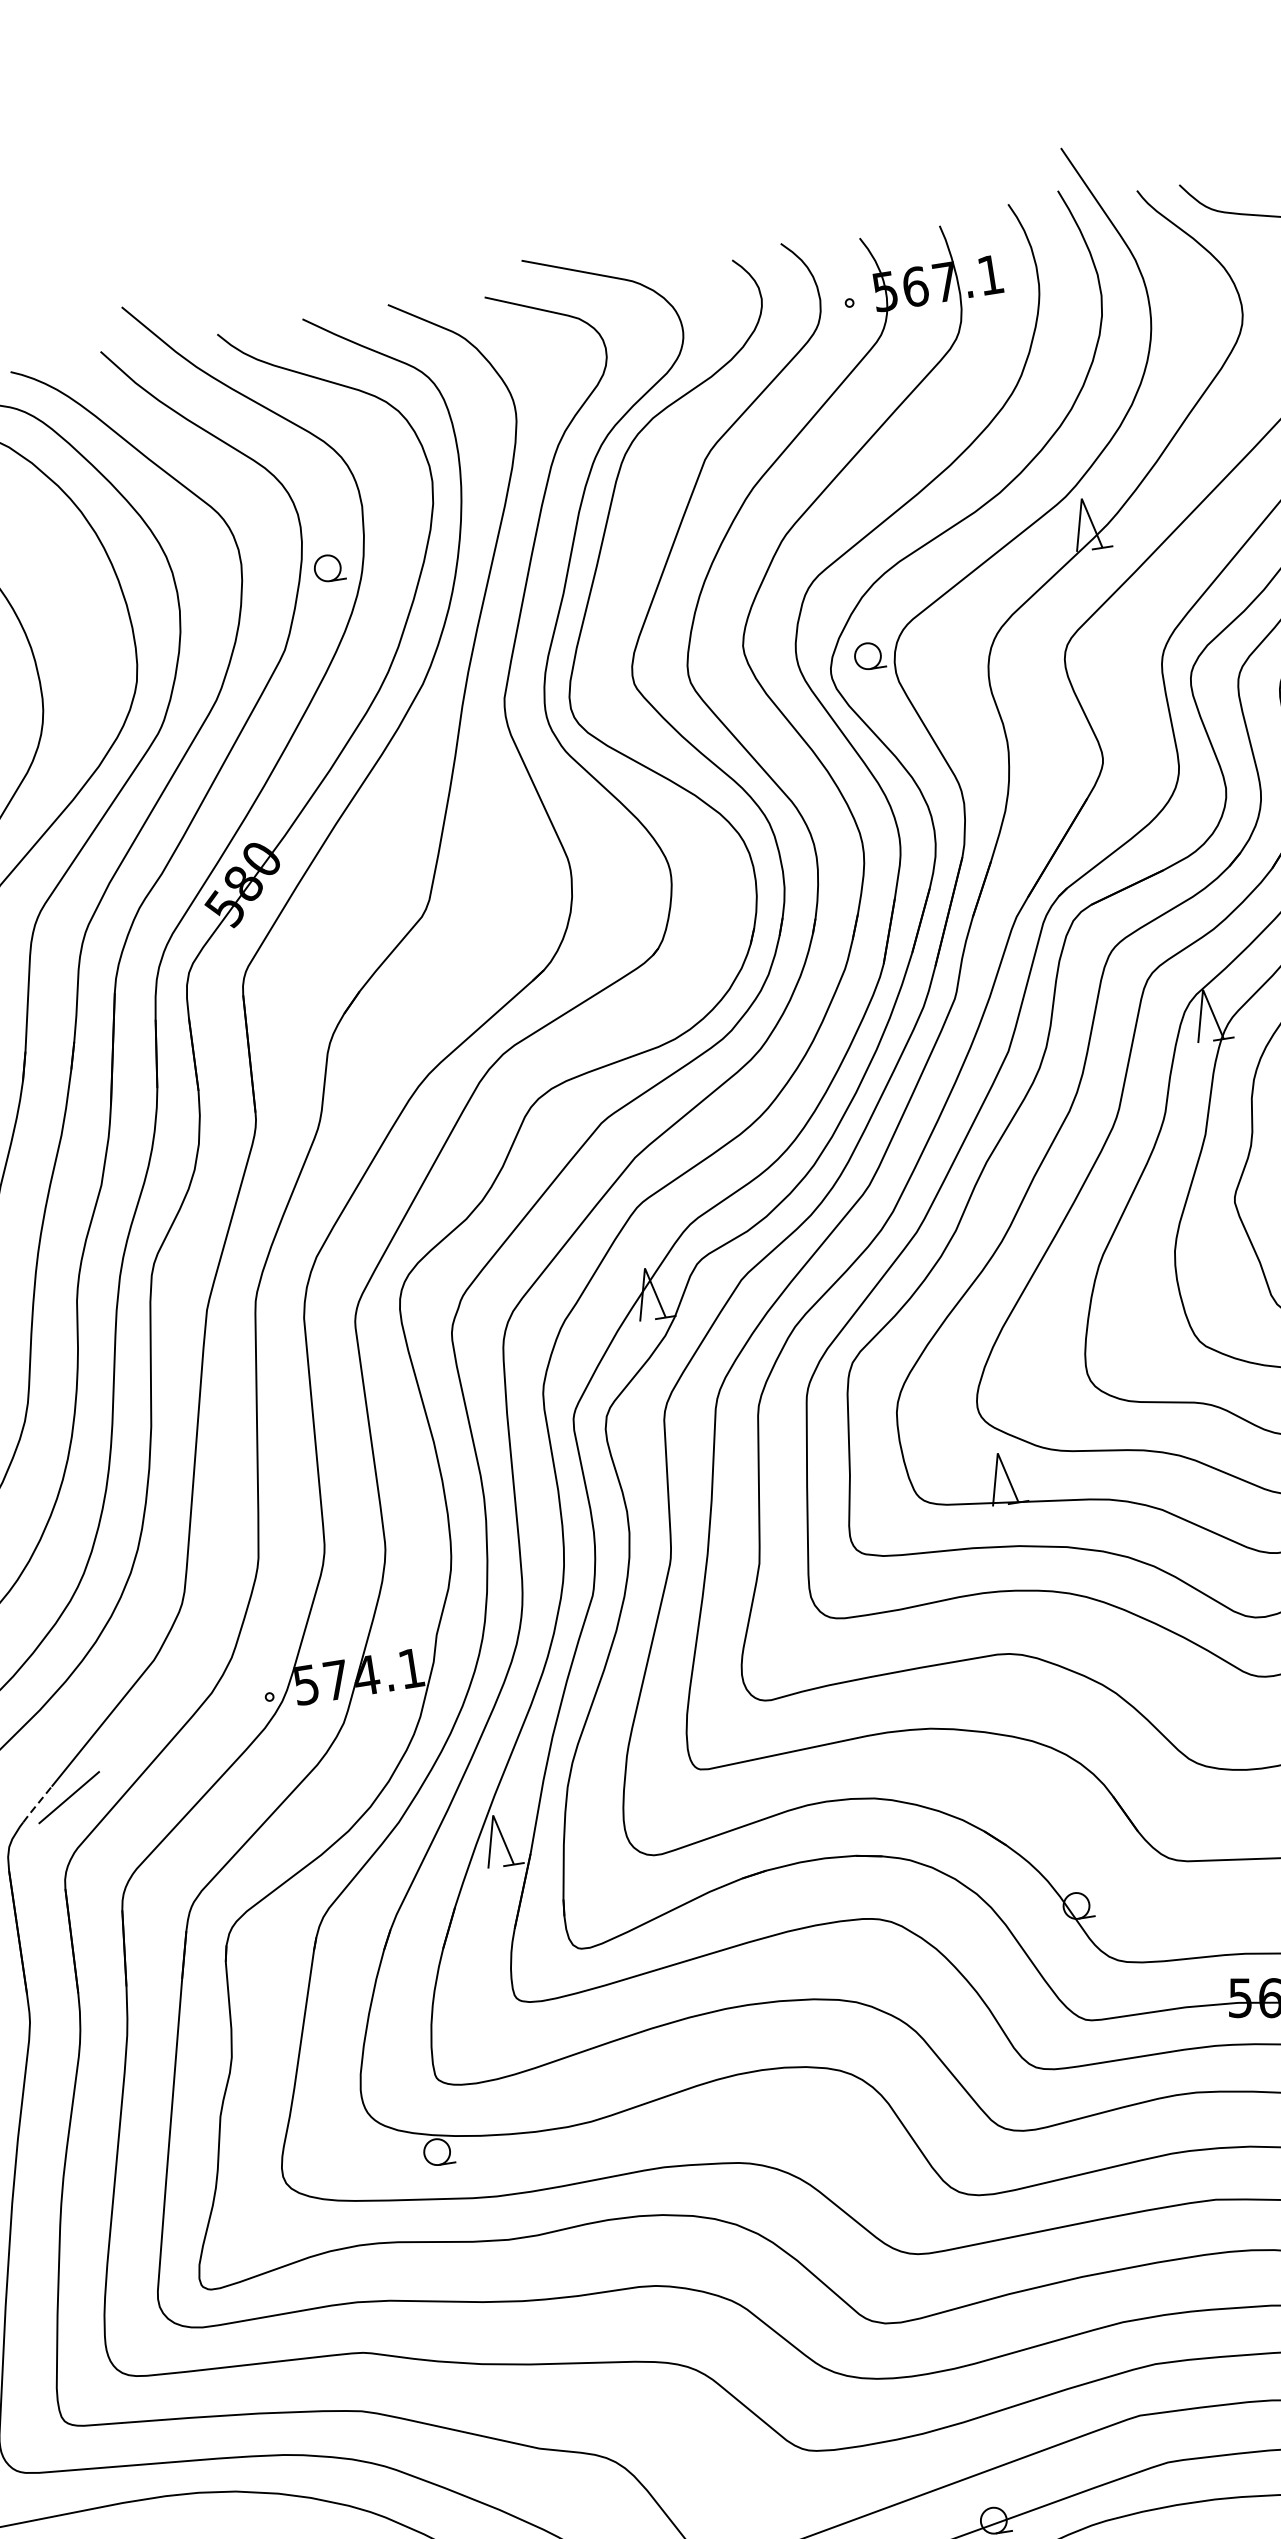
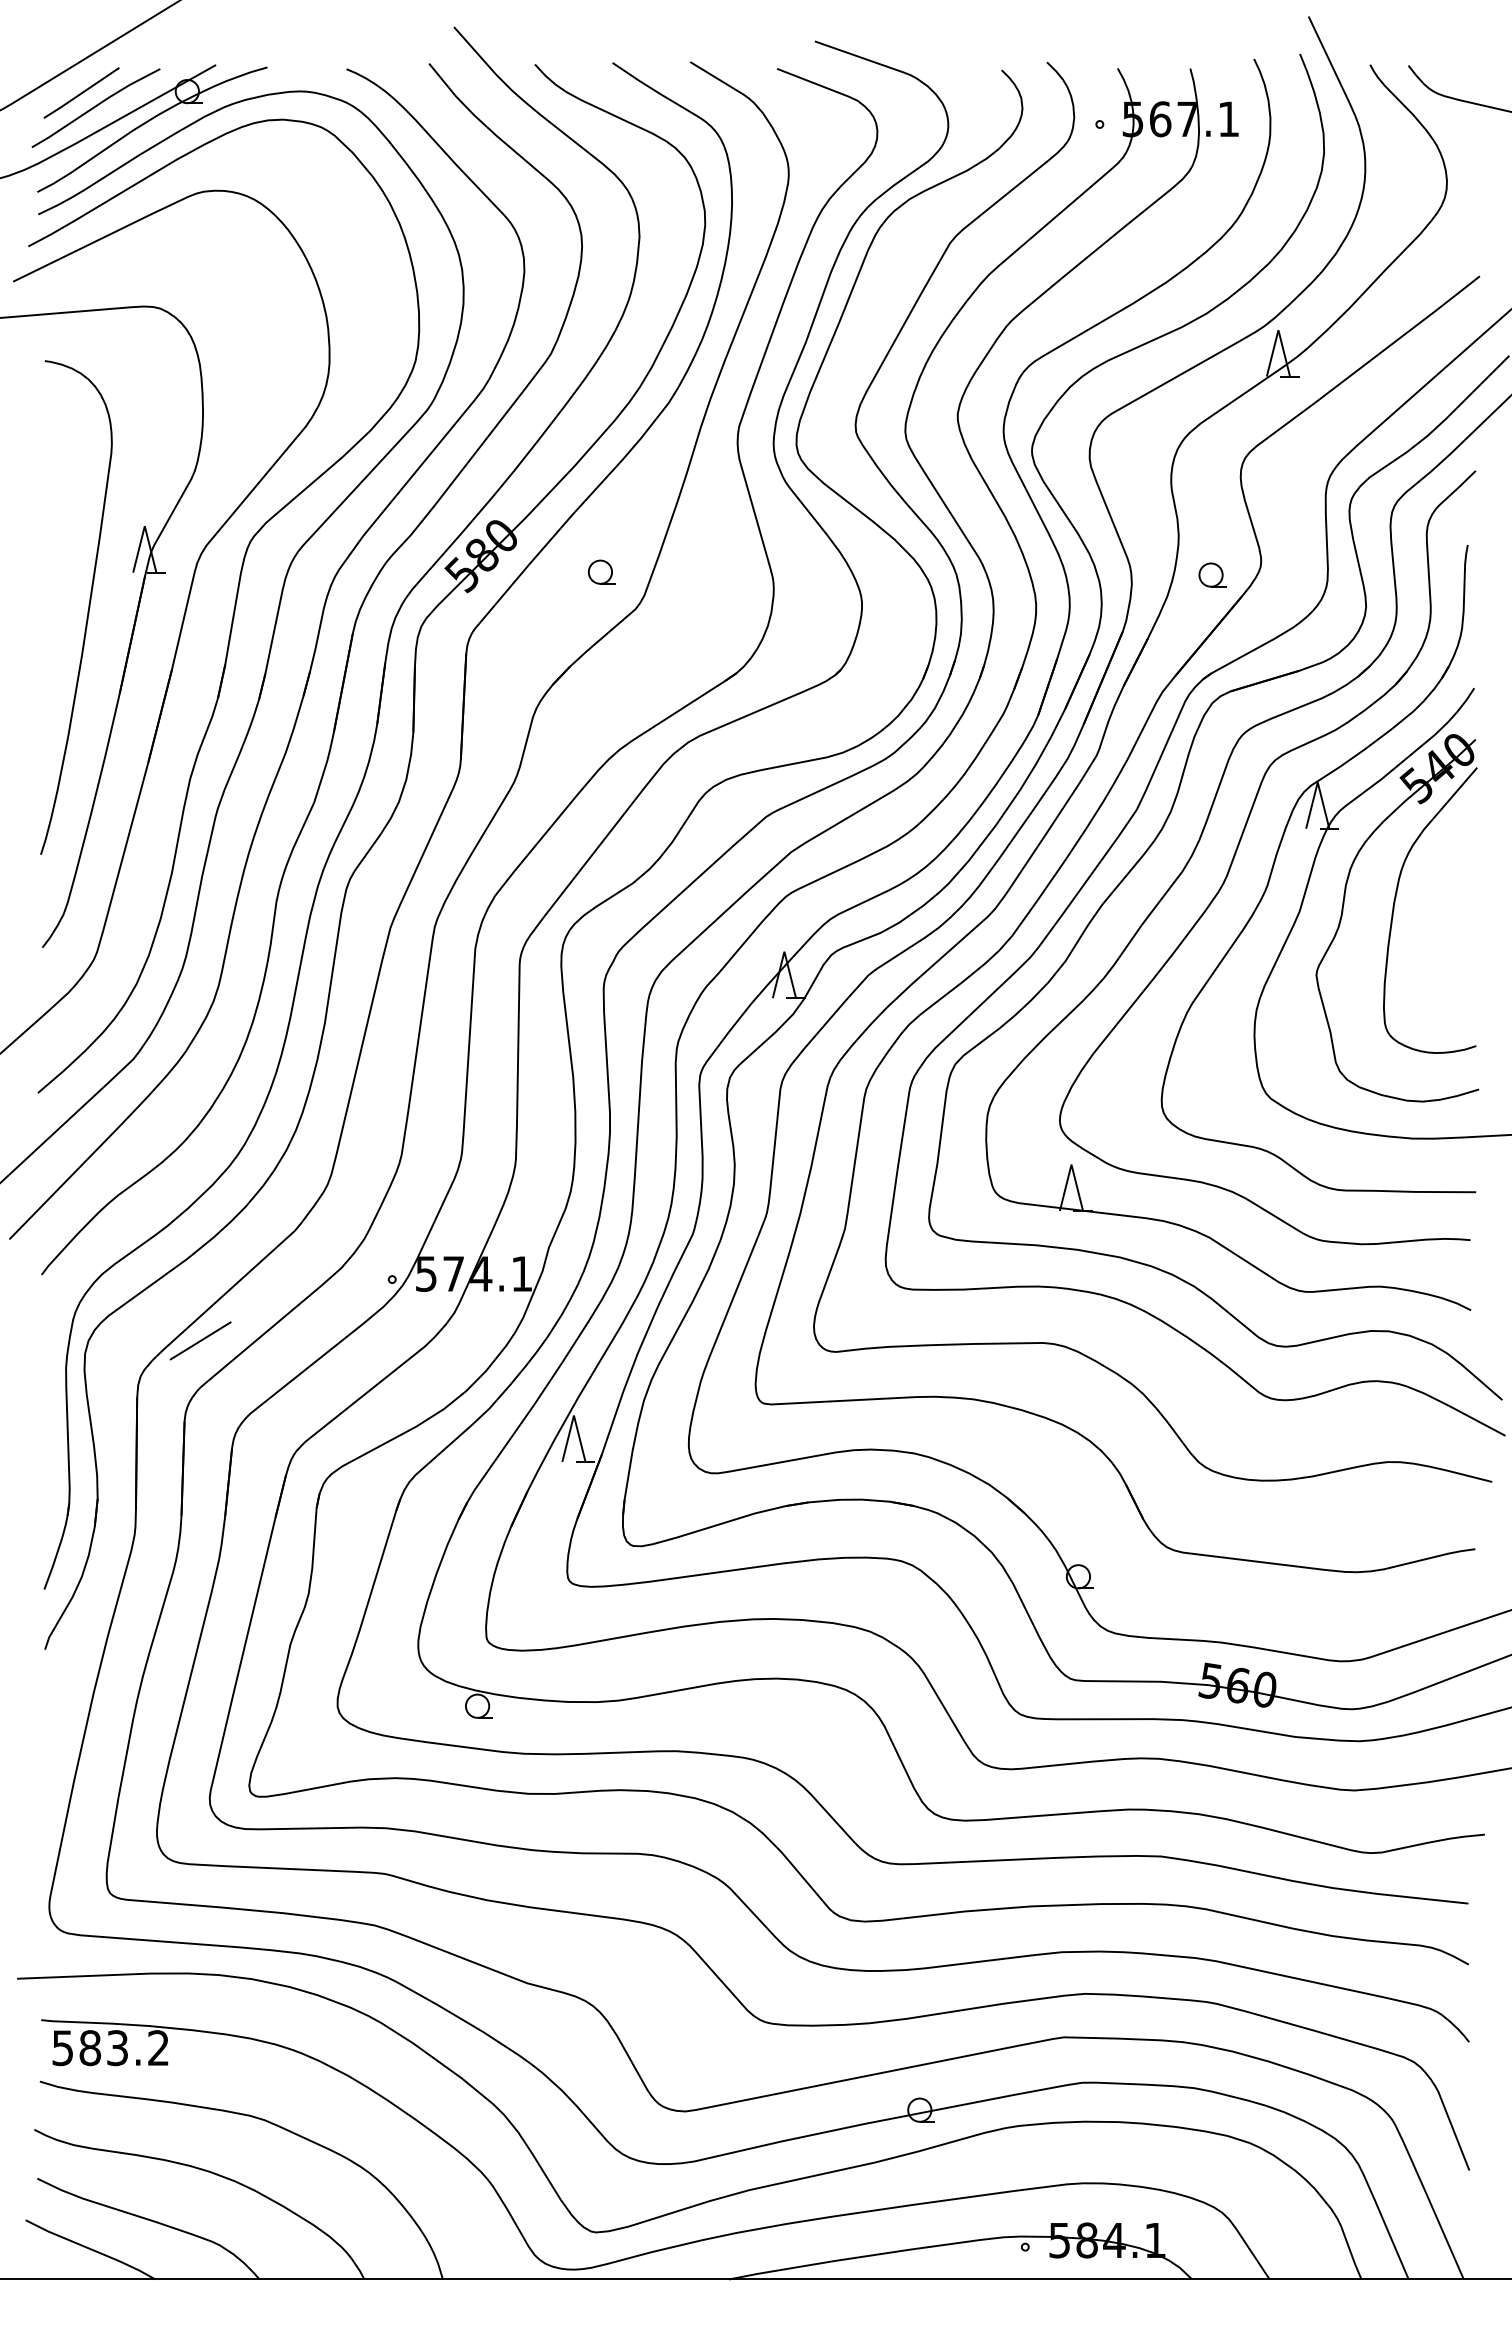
part: (328, 567) -> (601, 571), moved
part: (869, 655) -> (1212, 574), moved
line: (36, 1805) -> (170, 1343), dashed -> solid

